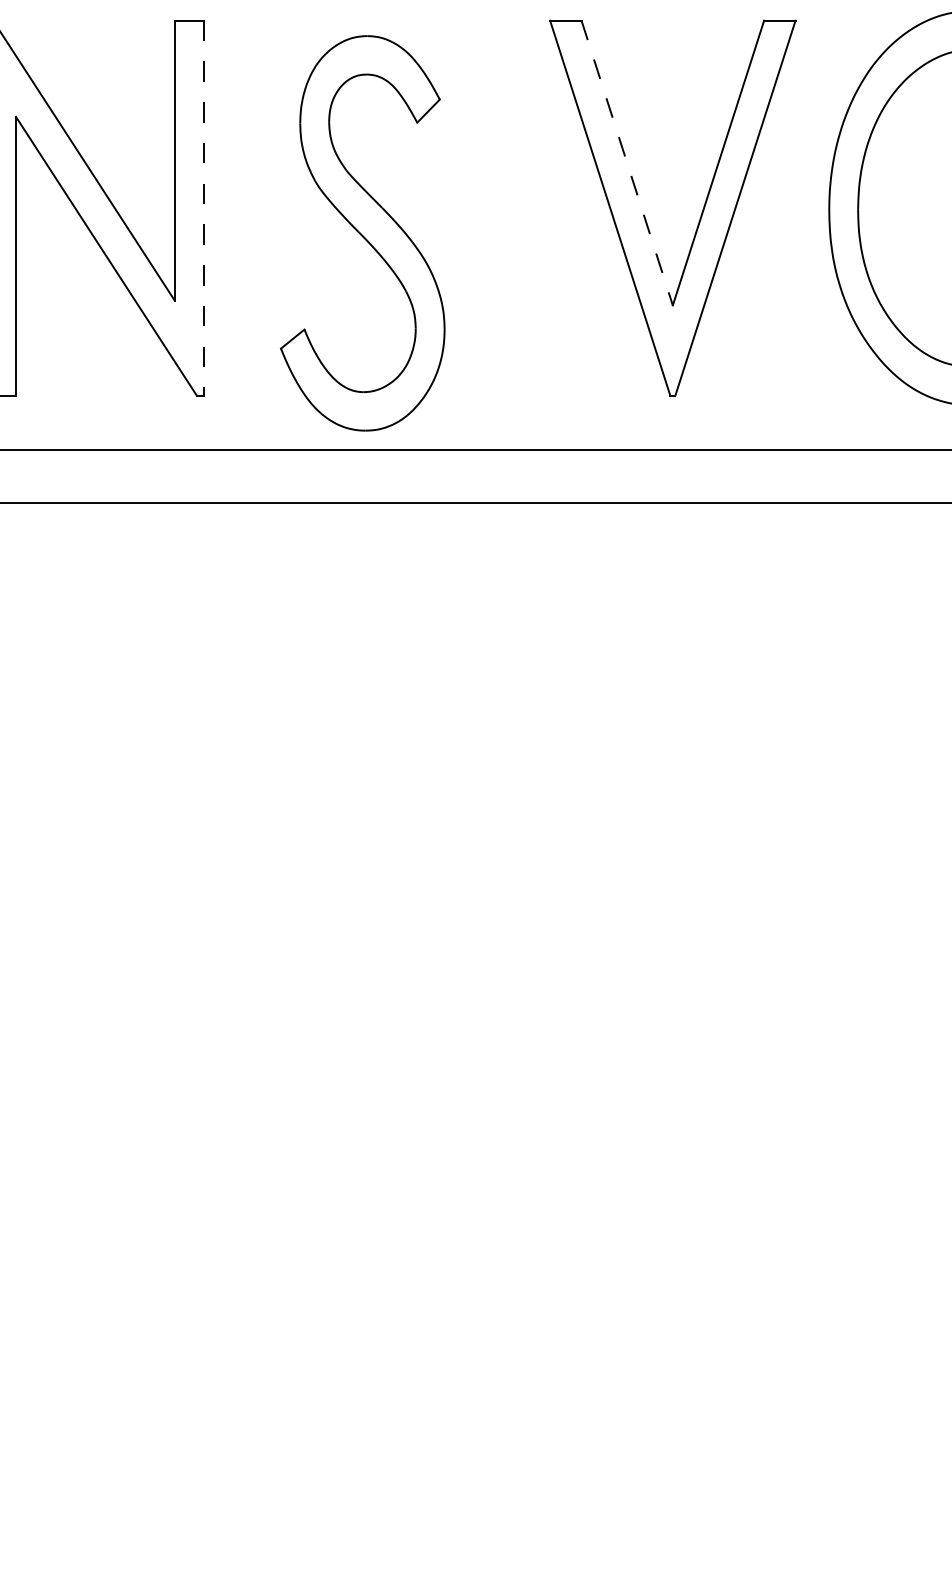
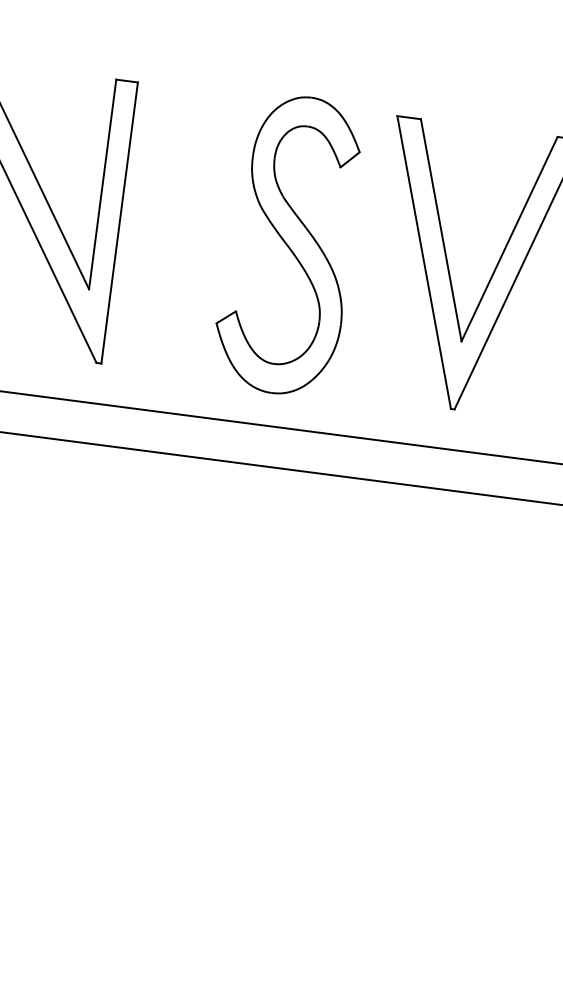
line: (627, 163) -> (441, 230), dashed -> solid
line: (203, 208) -> (119, 223), dashed -> solid
part: (362, 233) -> (288, 245), moved

